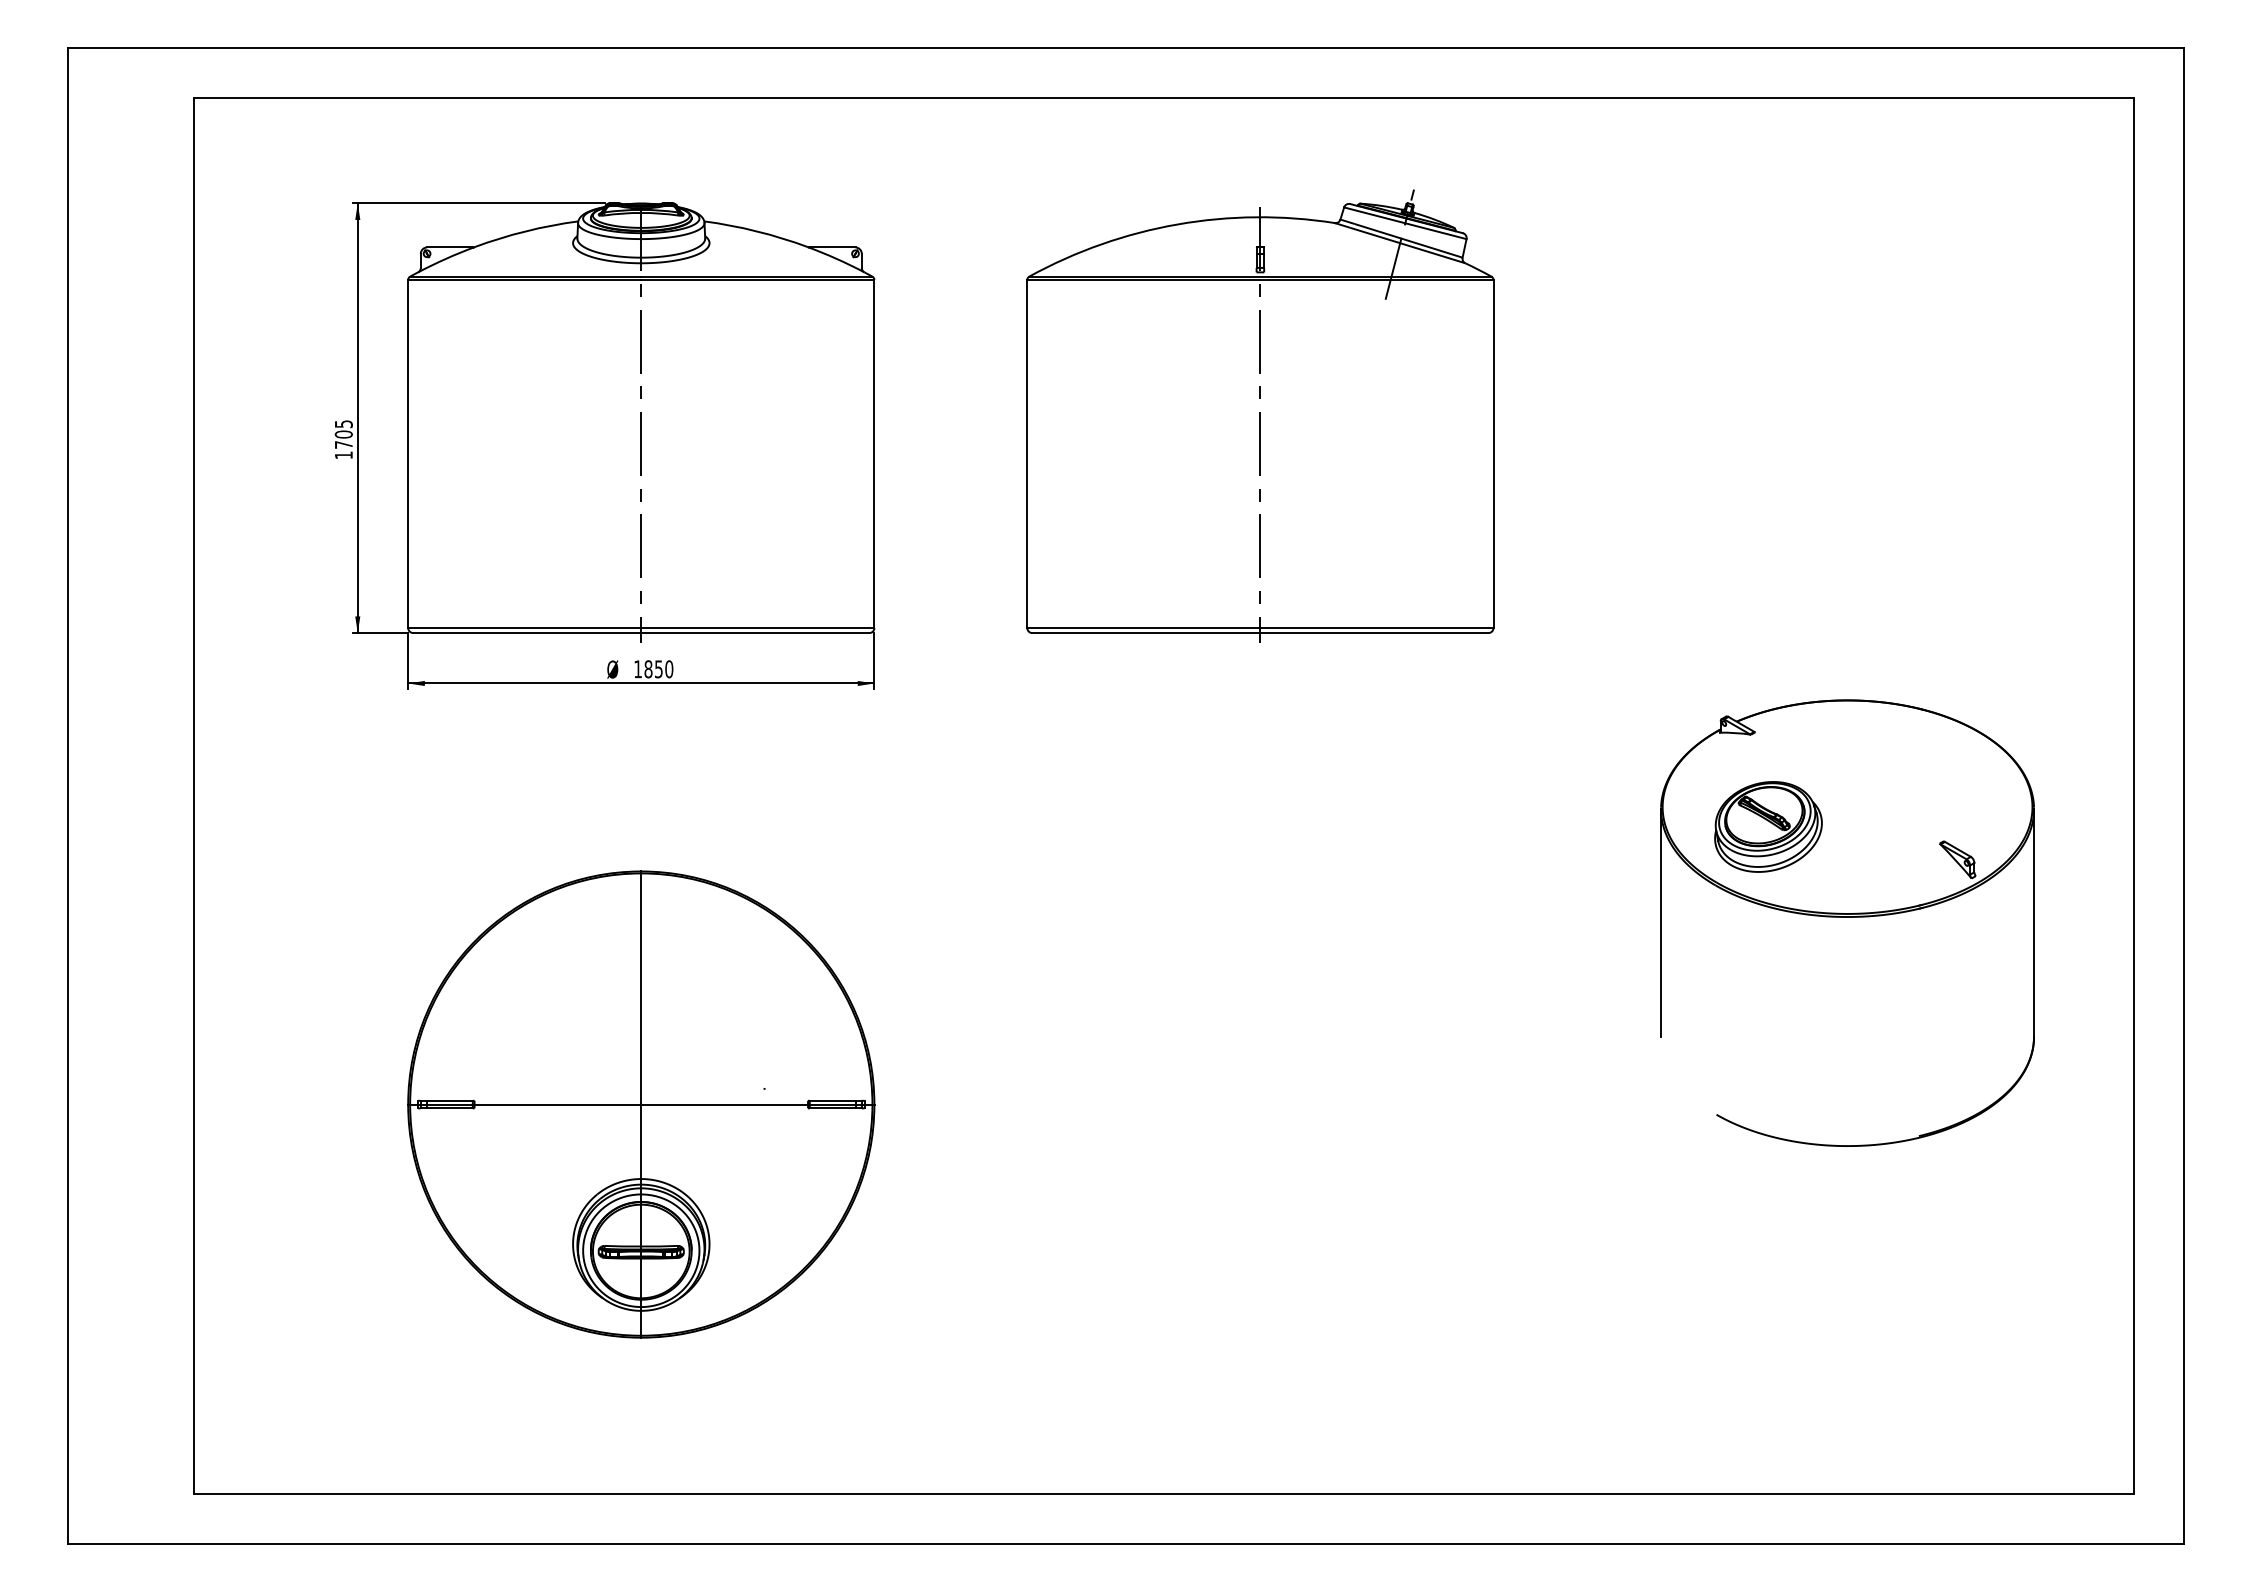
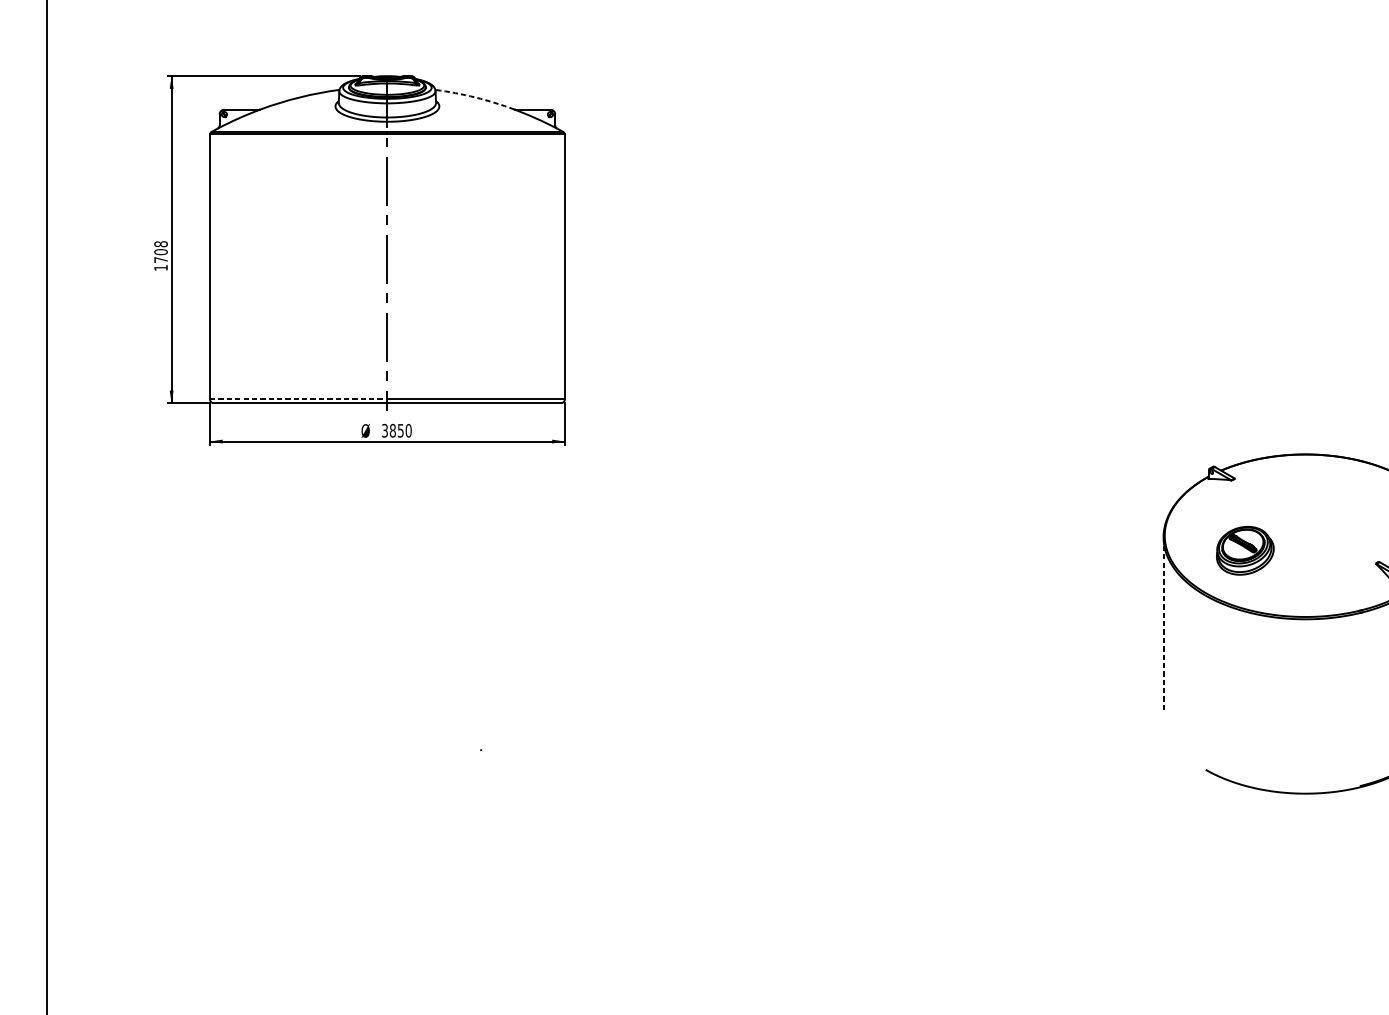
arc: (756, 231) -> (475, 97), solid -> dashed
part: (1260, 415) -> (858, 237), removed
text: (343, 424) -> (160, 244), 1705 -> 1708
line: (524, 628) -> (298, 399), solid -> dashed
text: (637, 669) -> (384, 430), 1850 -> 3850
part: (1768, 826) -> (1245, 550), size x0.7
line: (1661, 923) -> (1163, 624), solid -> dashed
part: (641, 1104) -> (387, 762), removed

